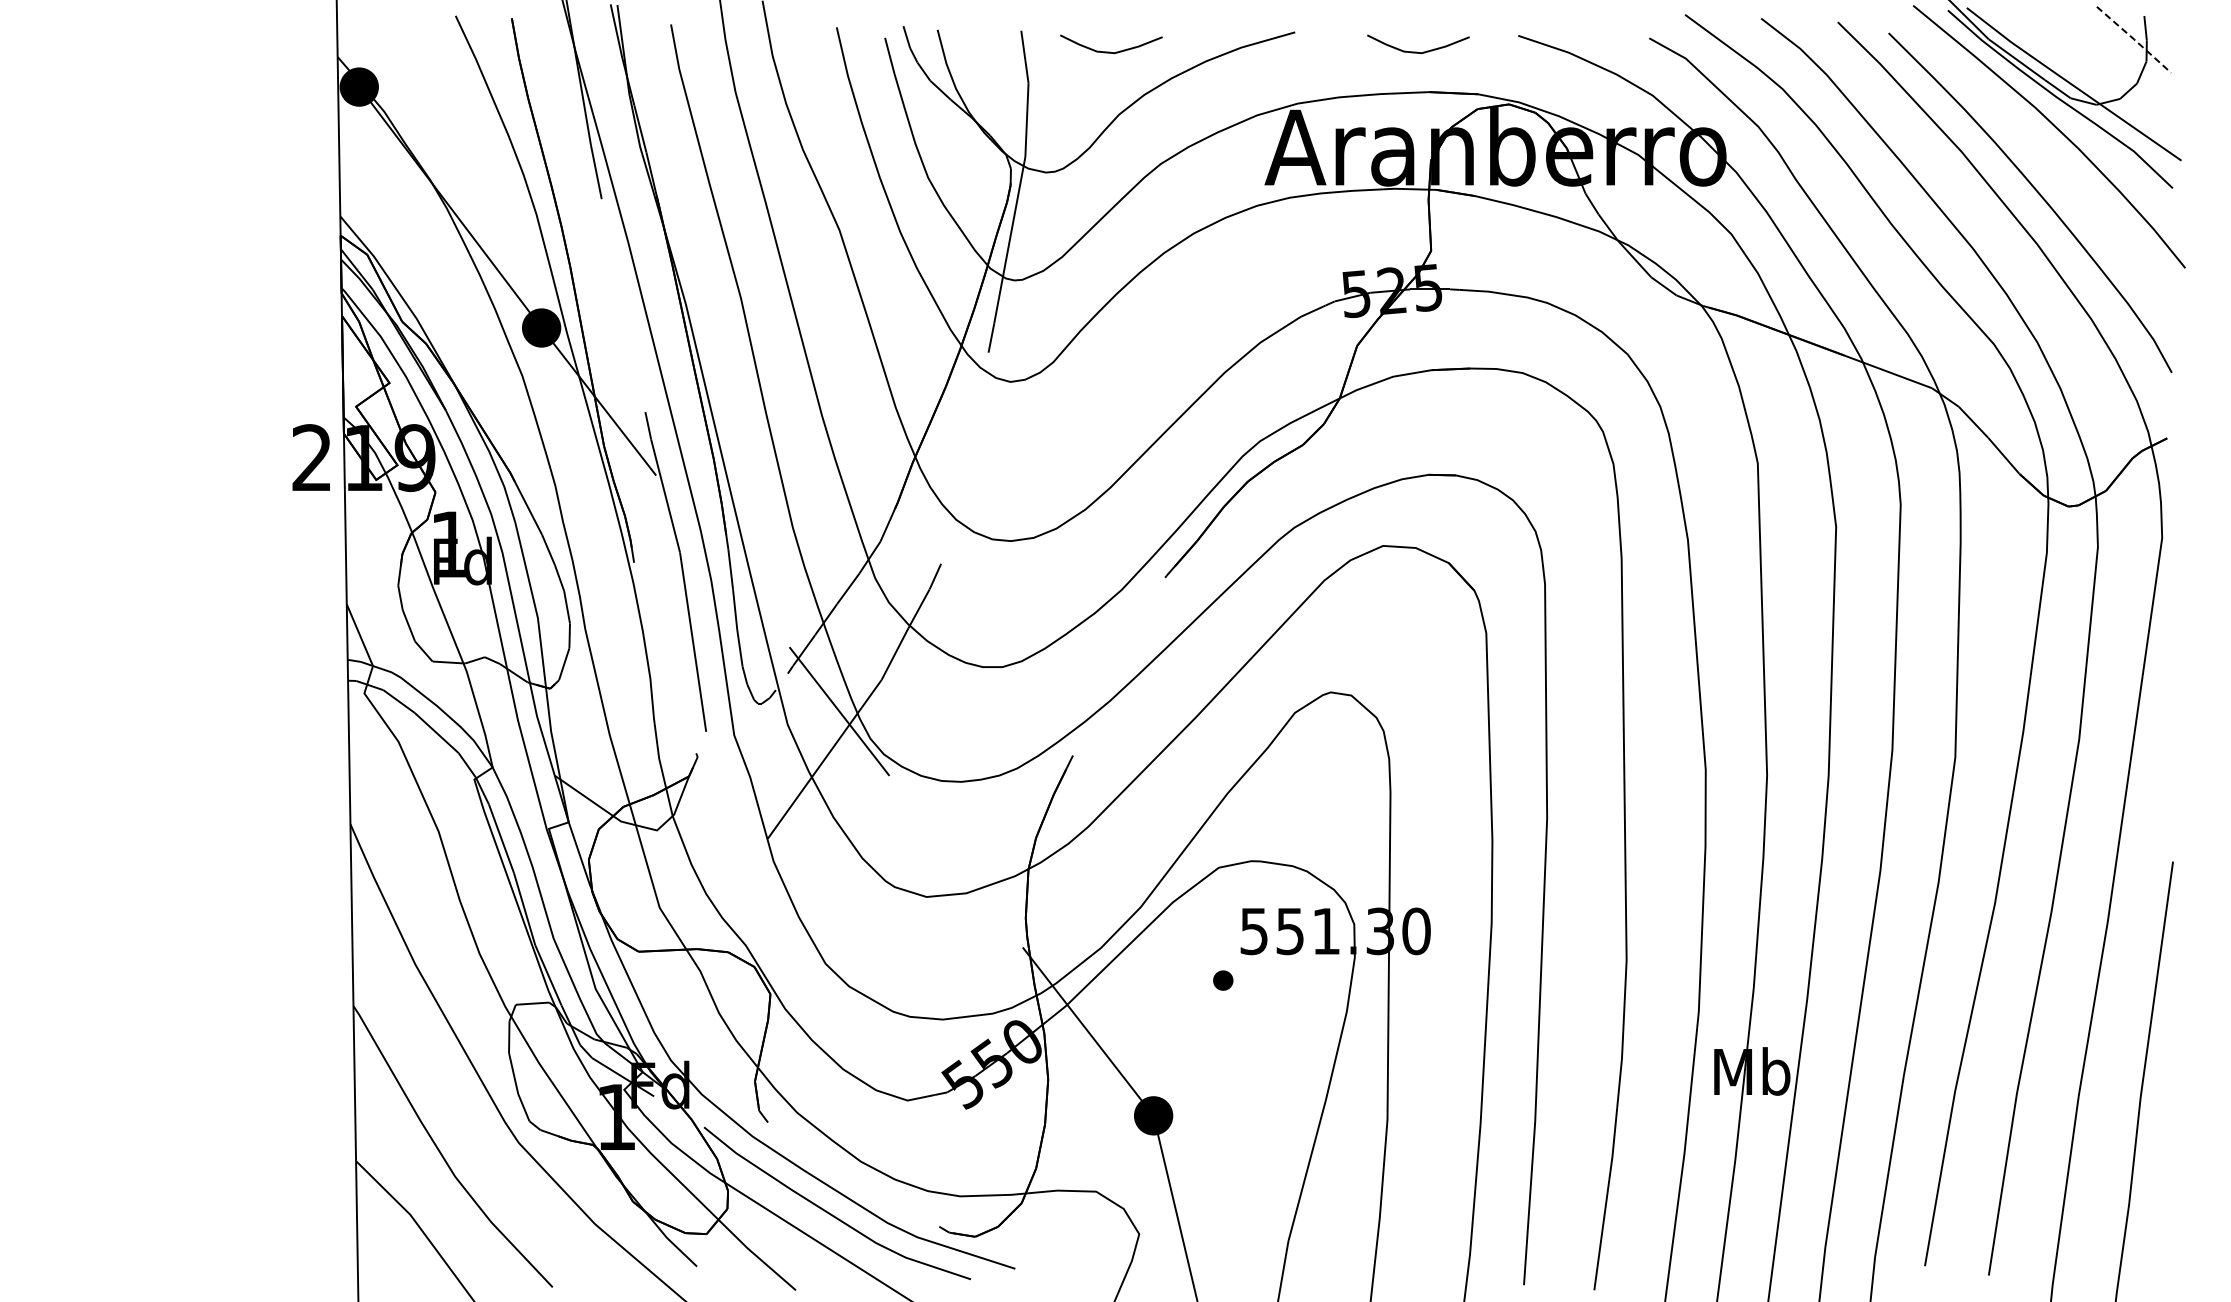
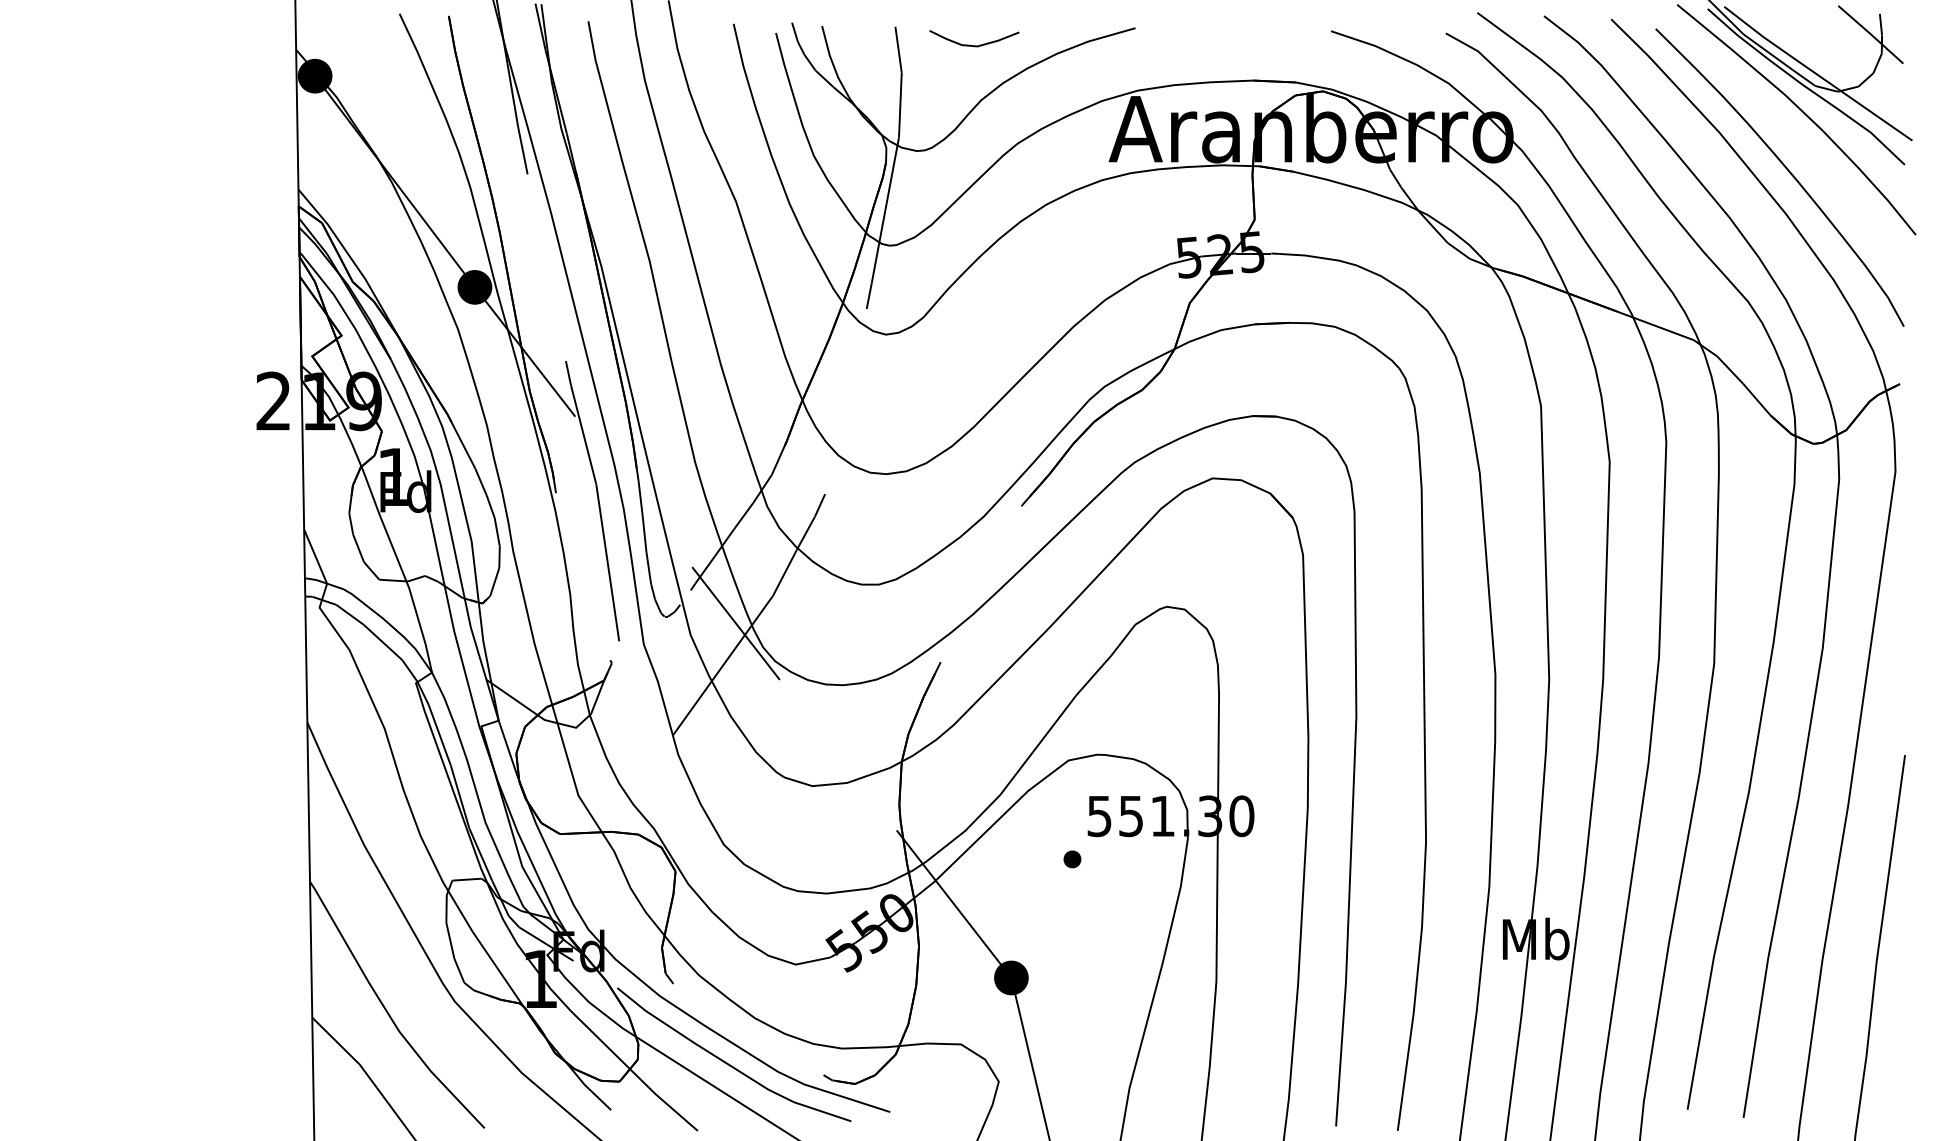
line: (2134, 39) -> (1871, 34), dashed -> solid
curve: (1417, 51) -> (1242, 44), removed

